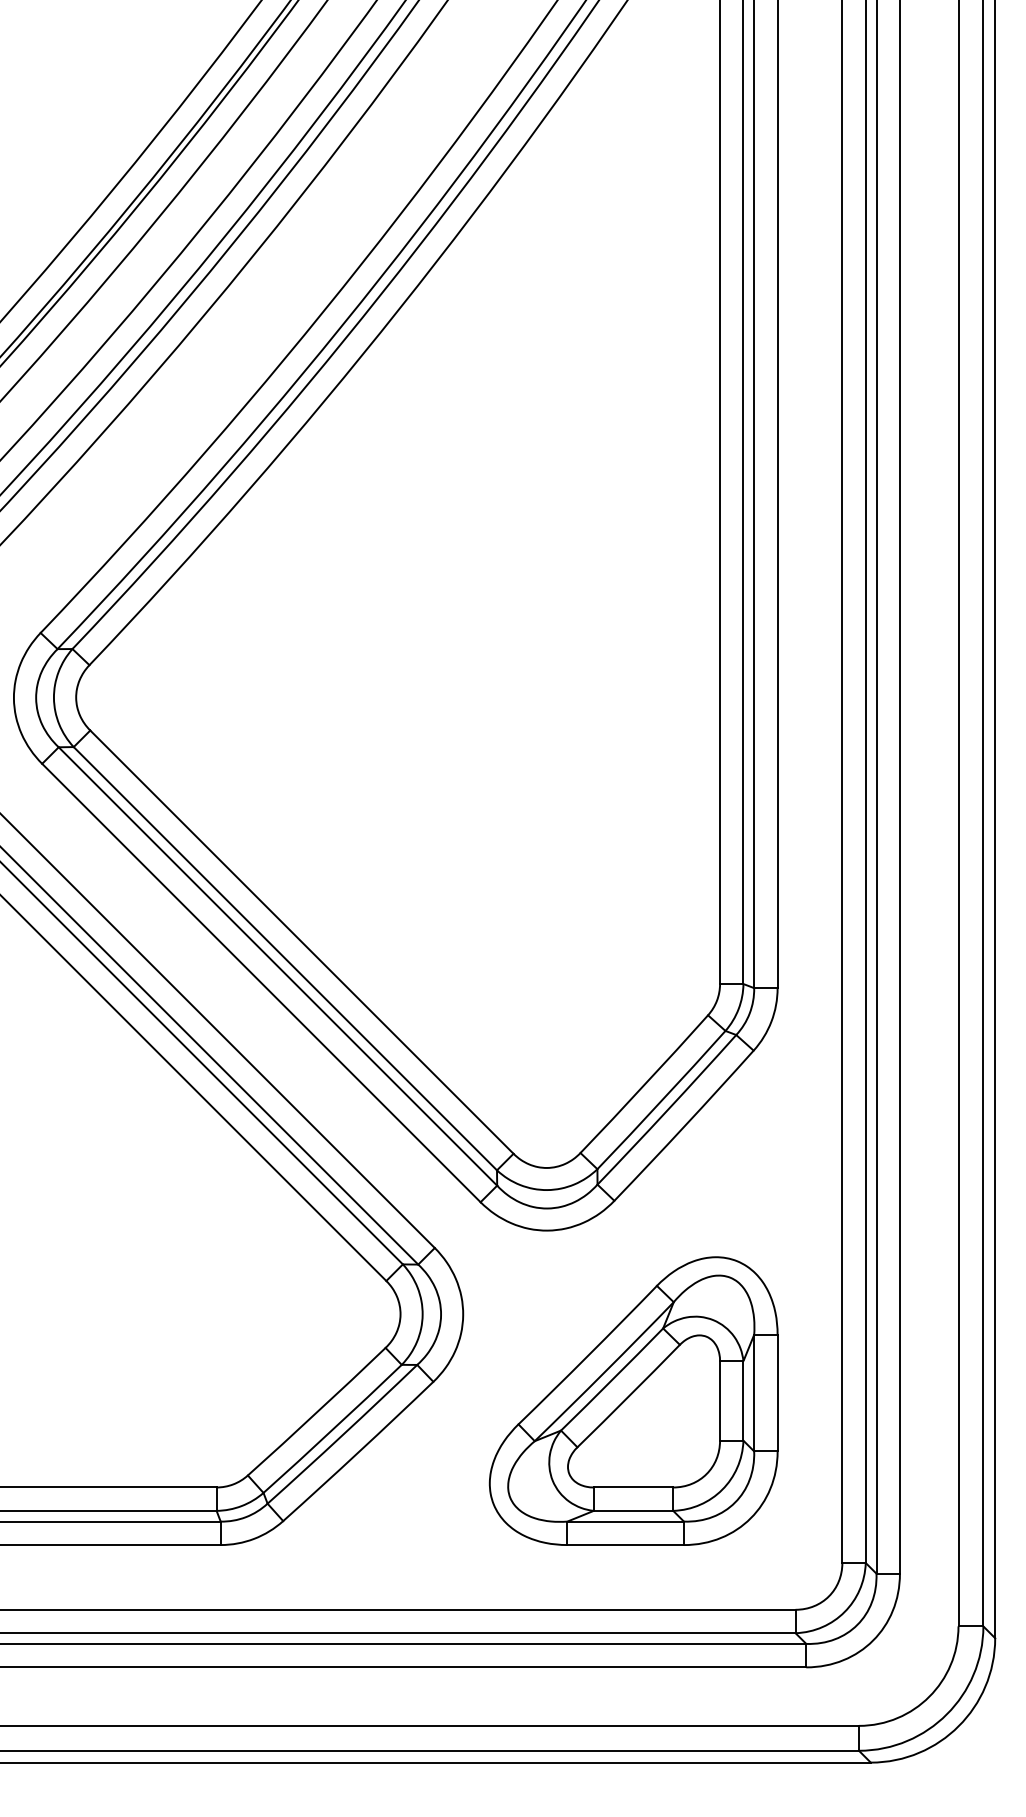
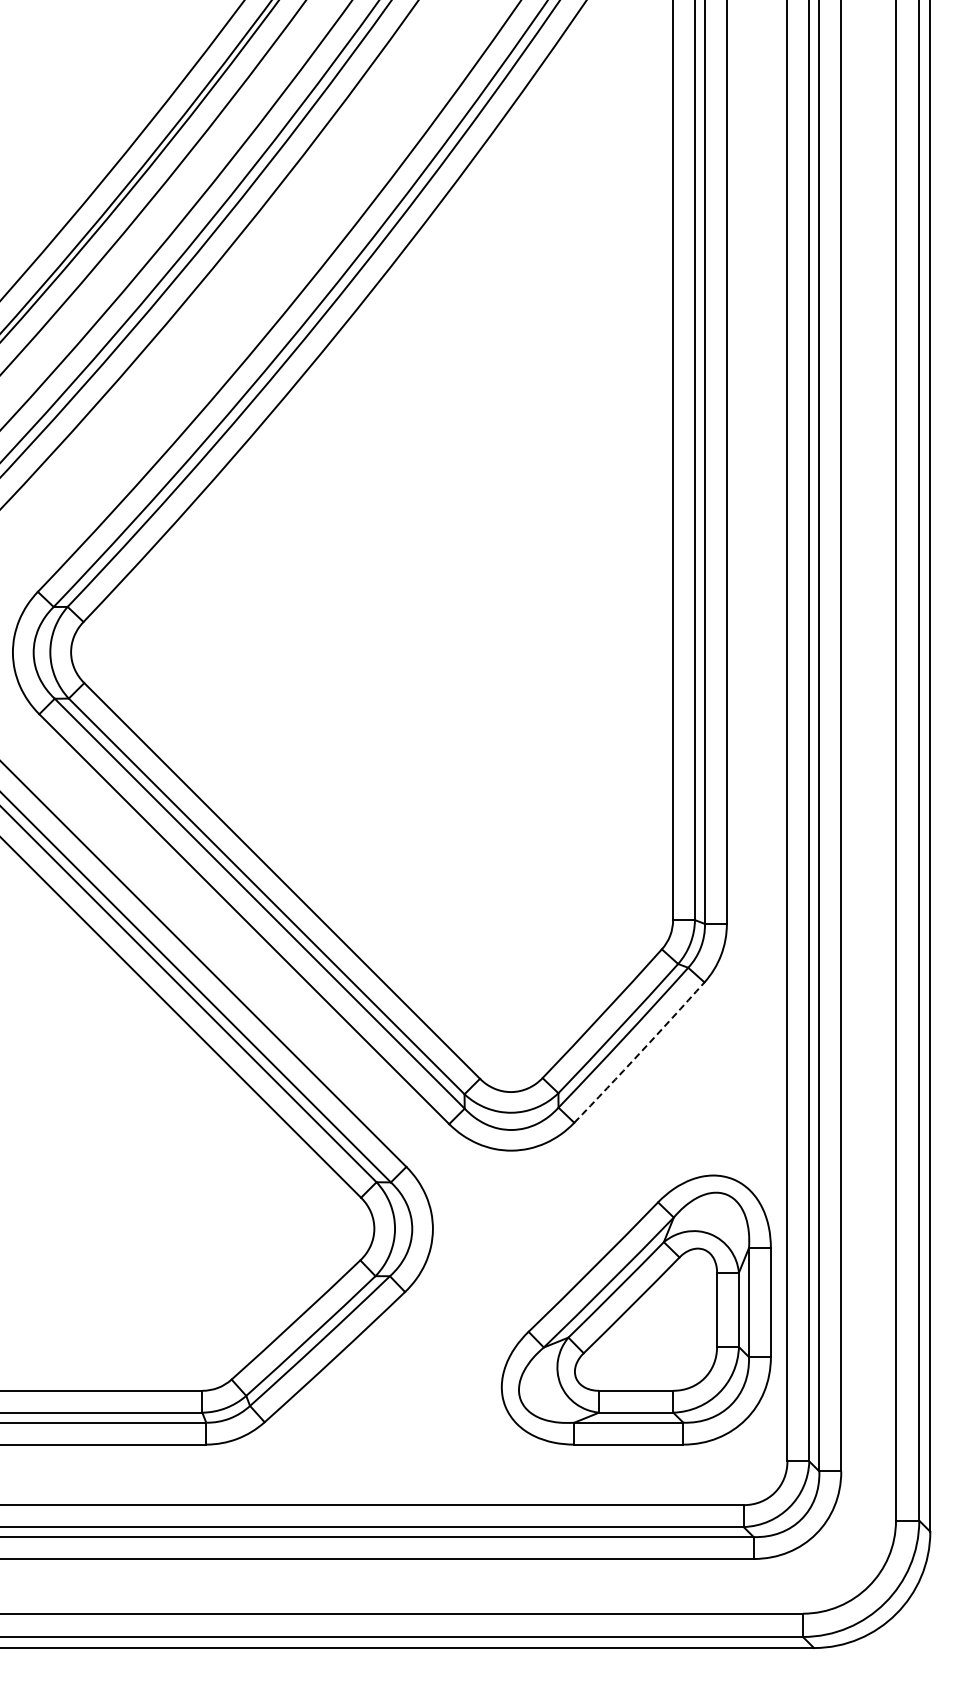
arc: (684, 1126) -> (639, 1053), solid -> dashed
part: (632, 1400) -> (635, 1309), moved

